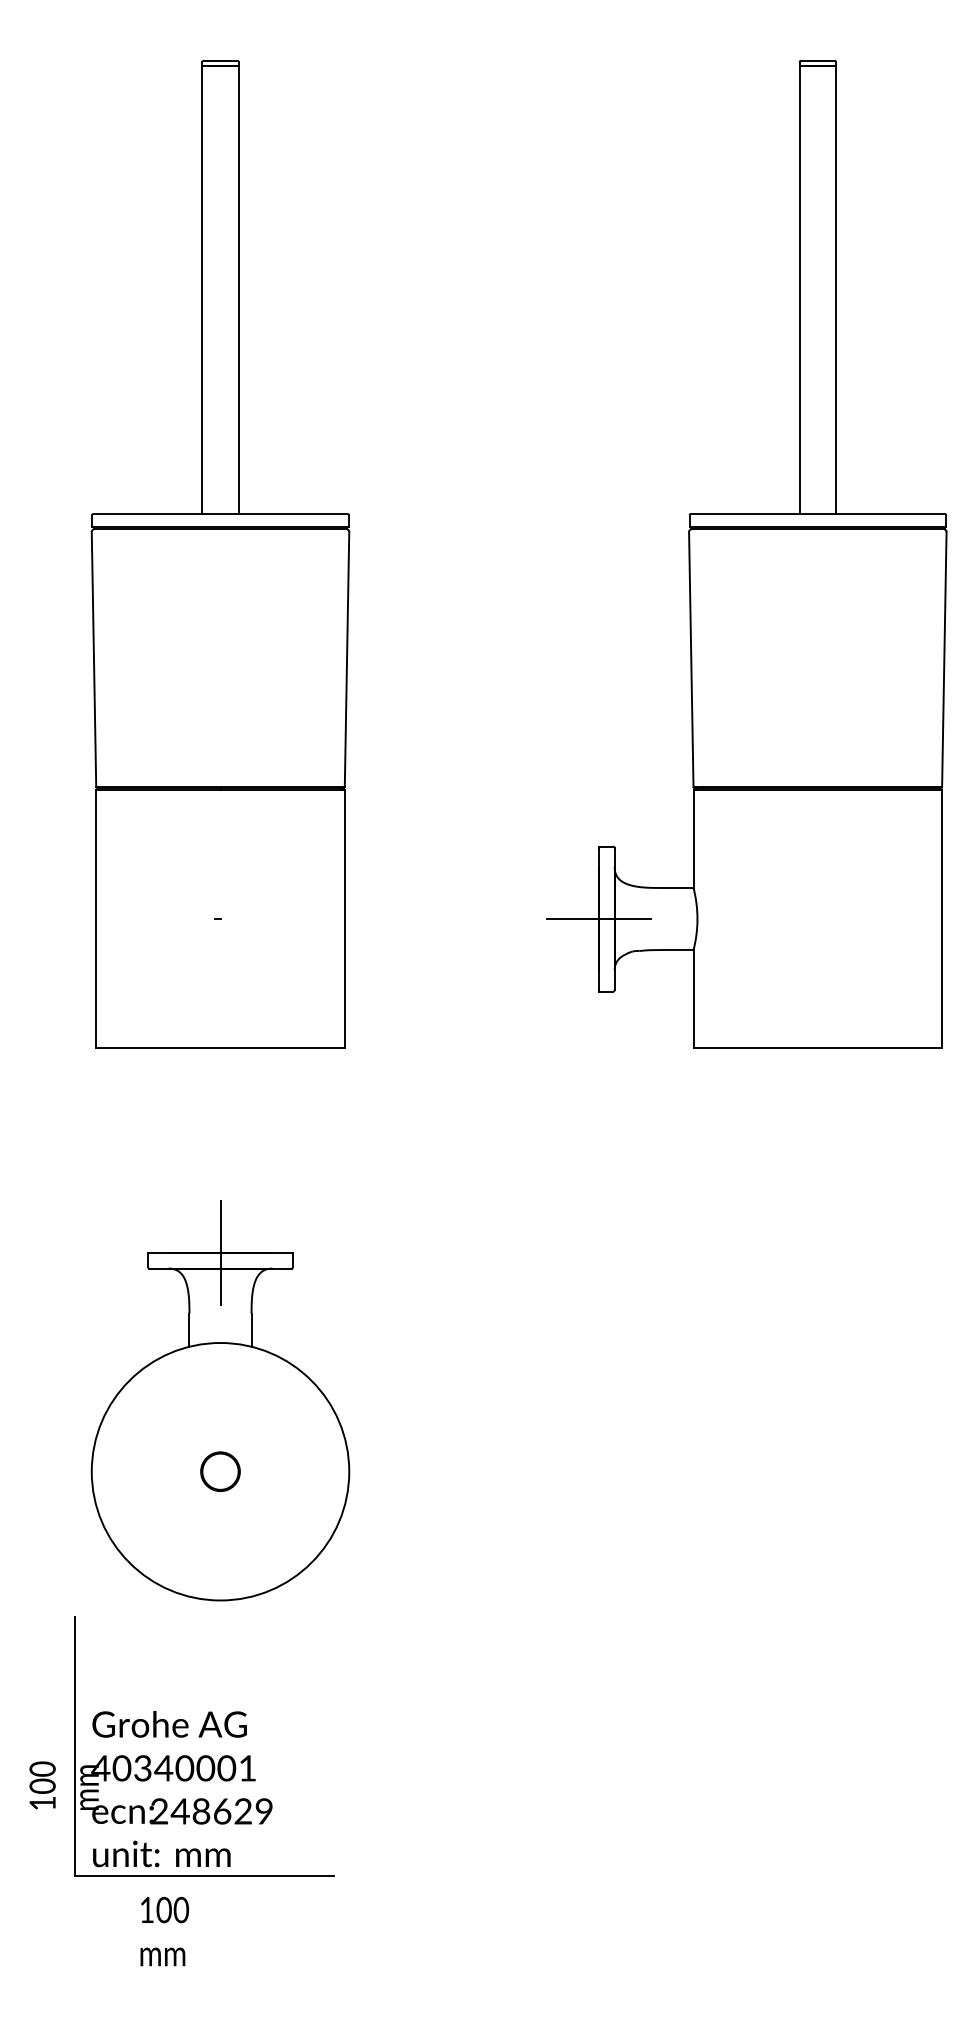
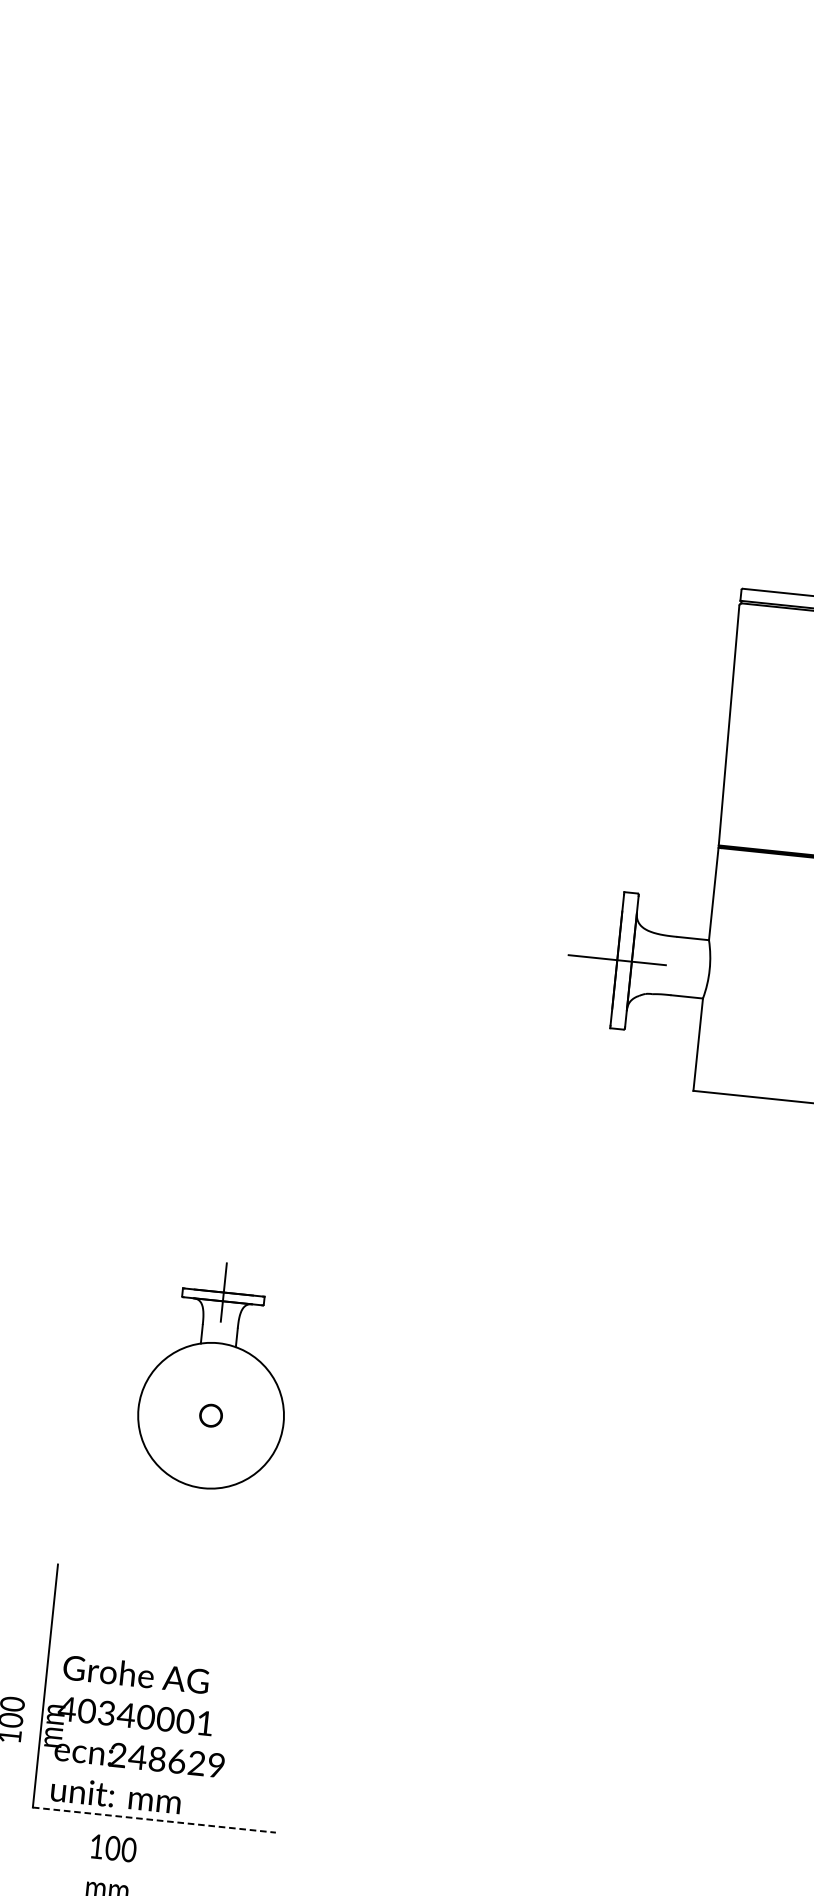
part: (220, 554) -> (297, 581), removed
part: (220, 1400) -> (215, 1375), size x0.6
line: (205, 1875) -> (155, 1819), solid -> dashed

